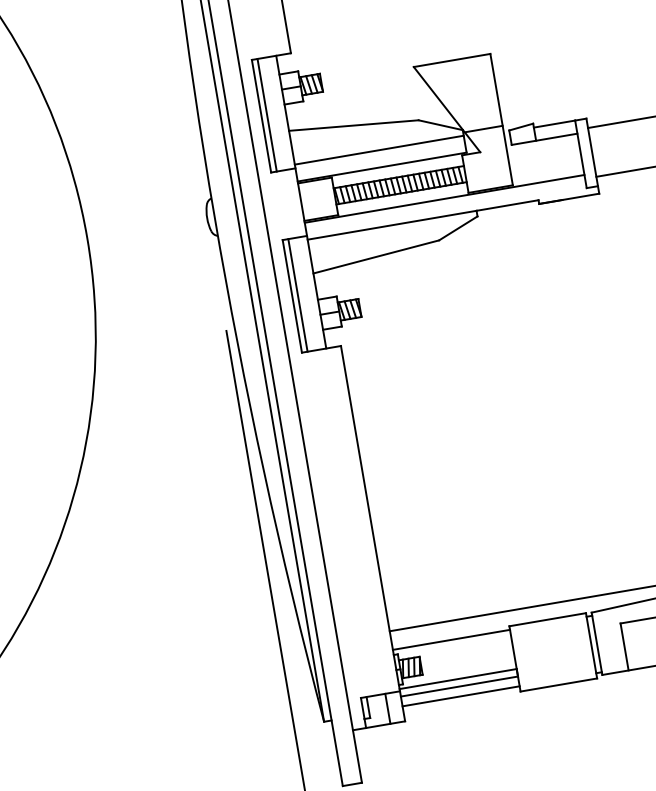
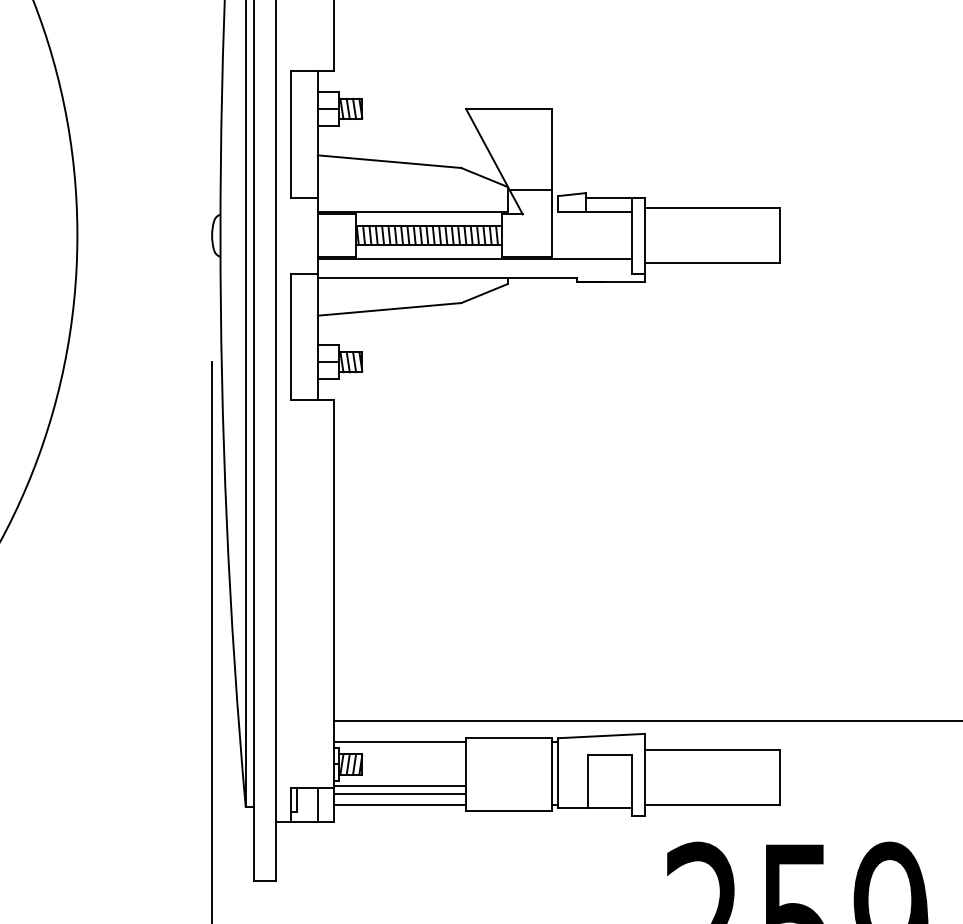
line: (266, 114) -> (296, 133), removed
line: (379, 150) -> (412, 193), removed
line: (297, 295) -> (296, 336), removed

